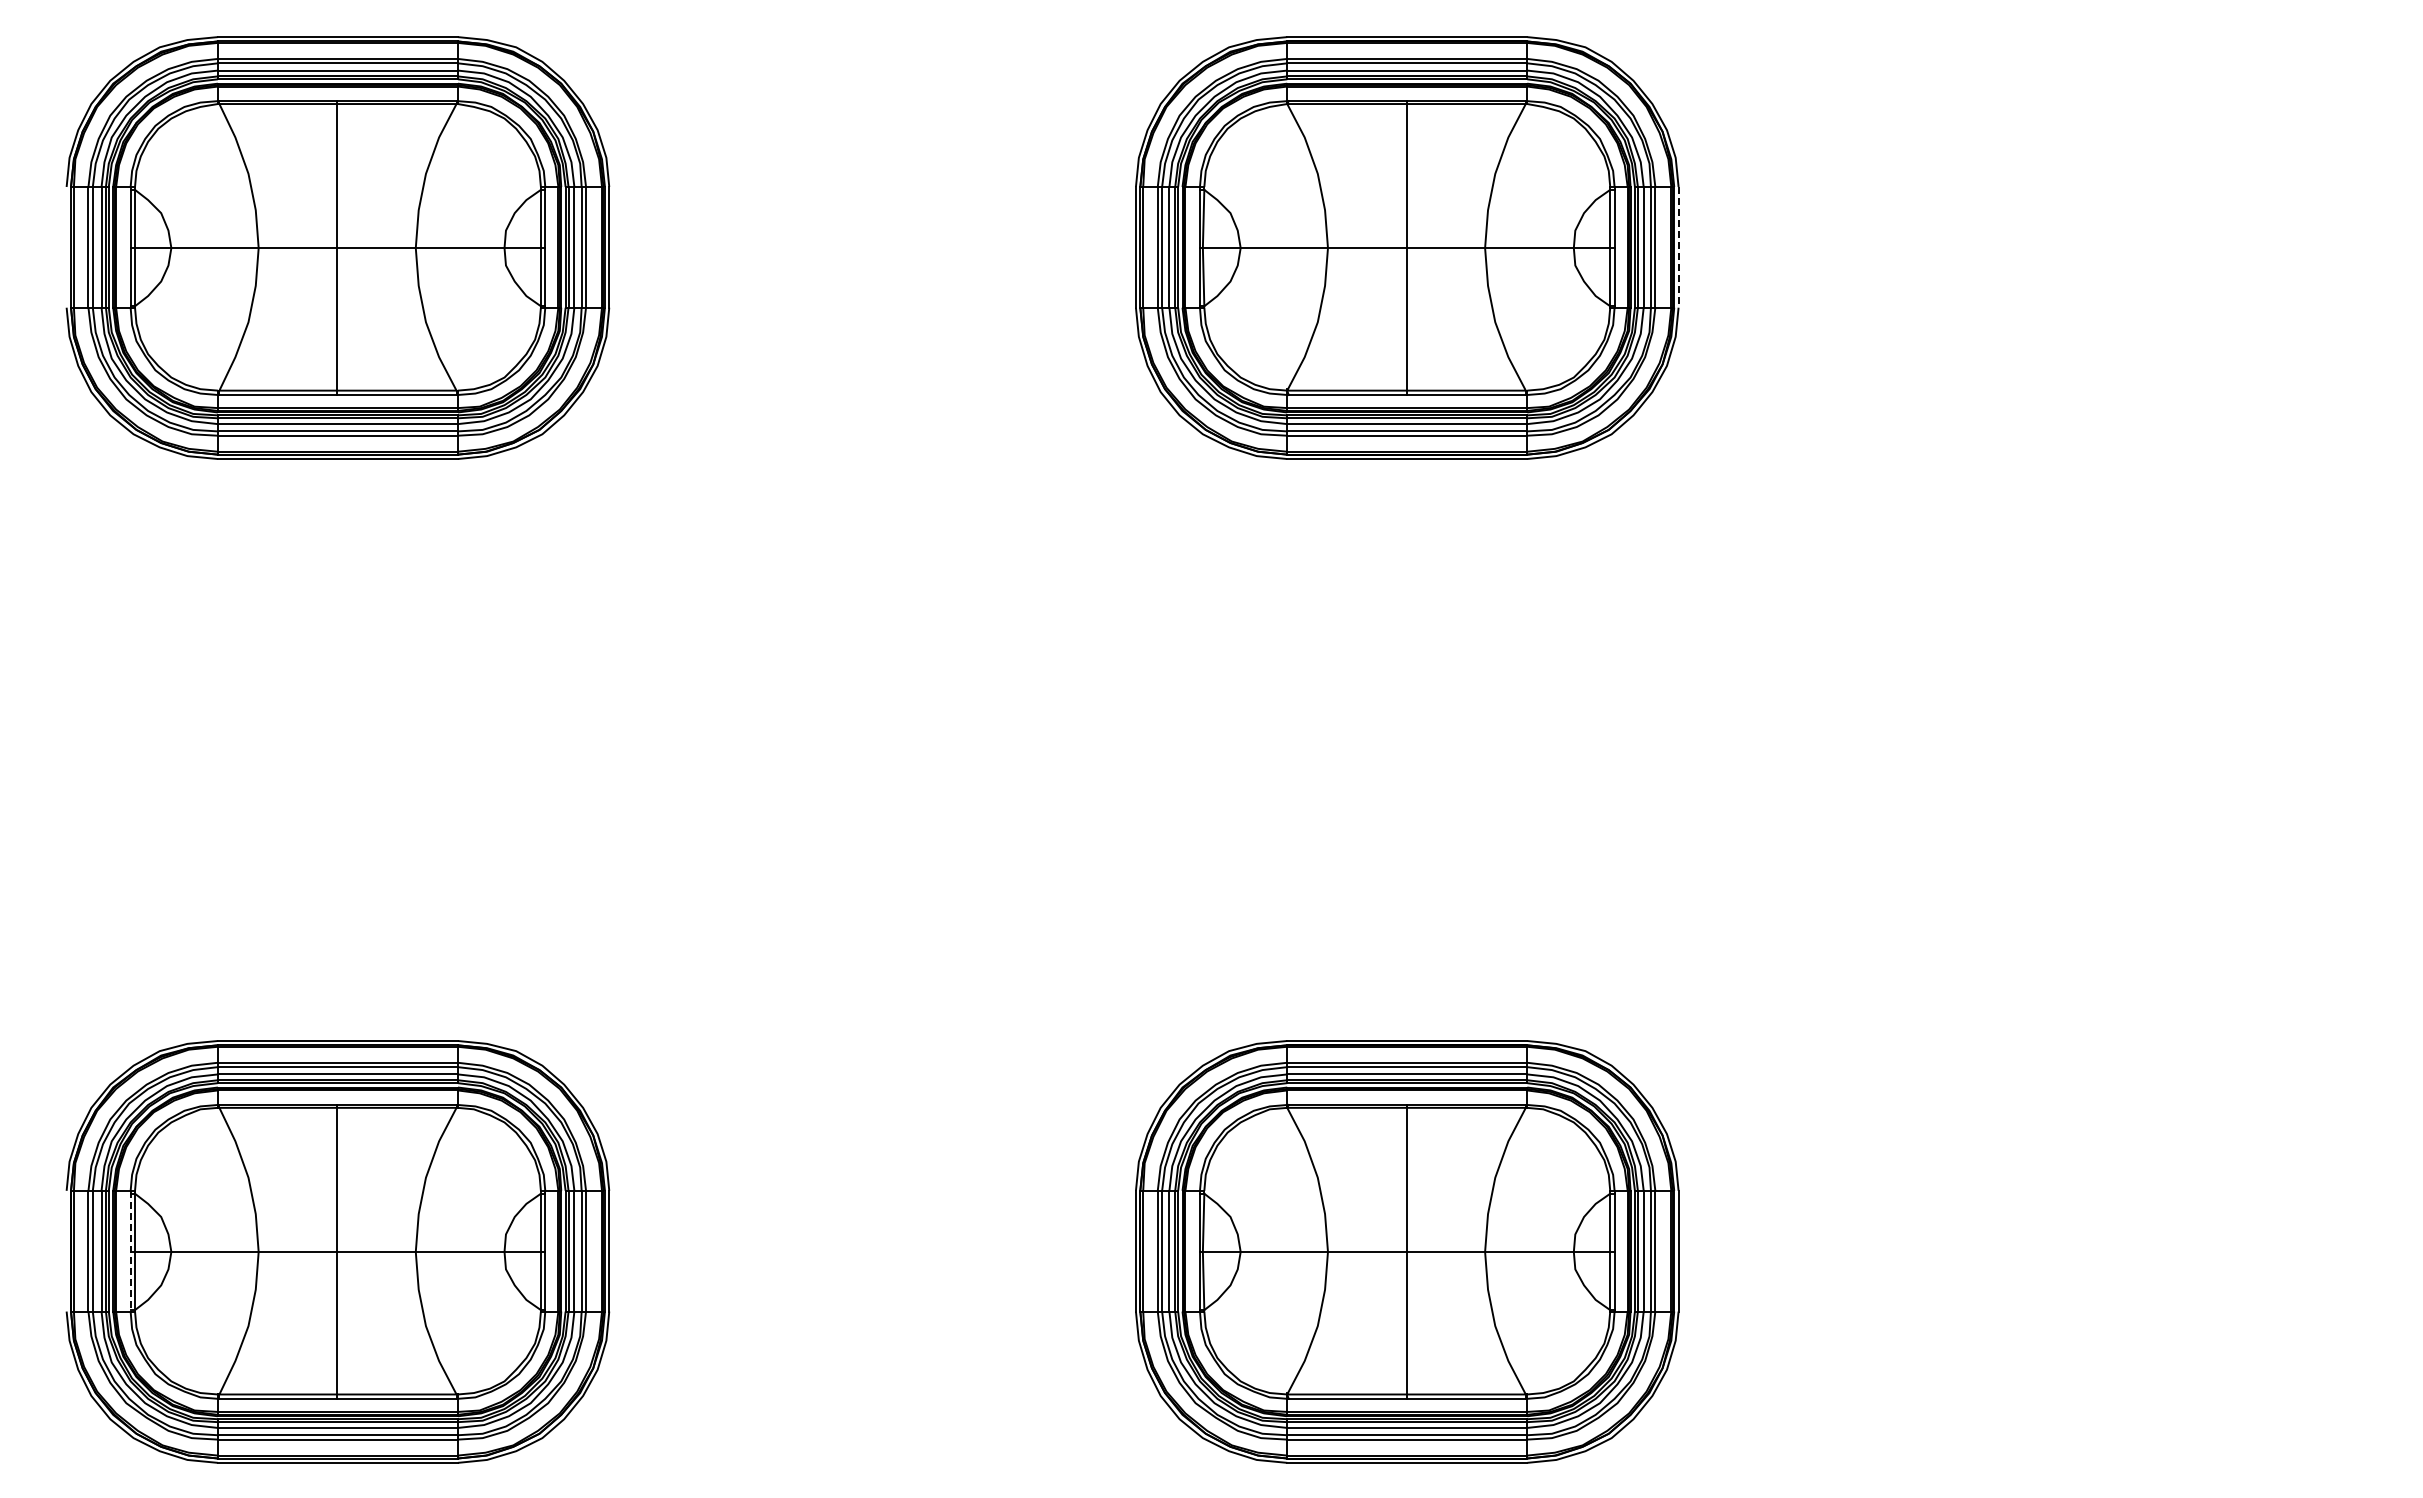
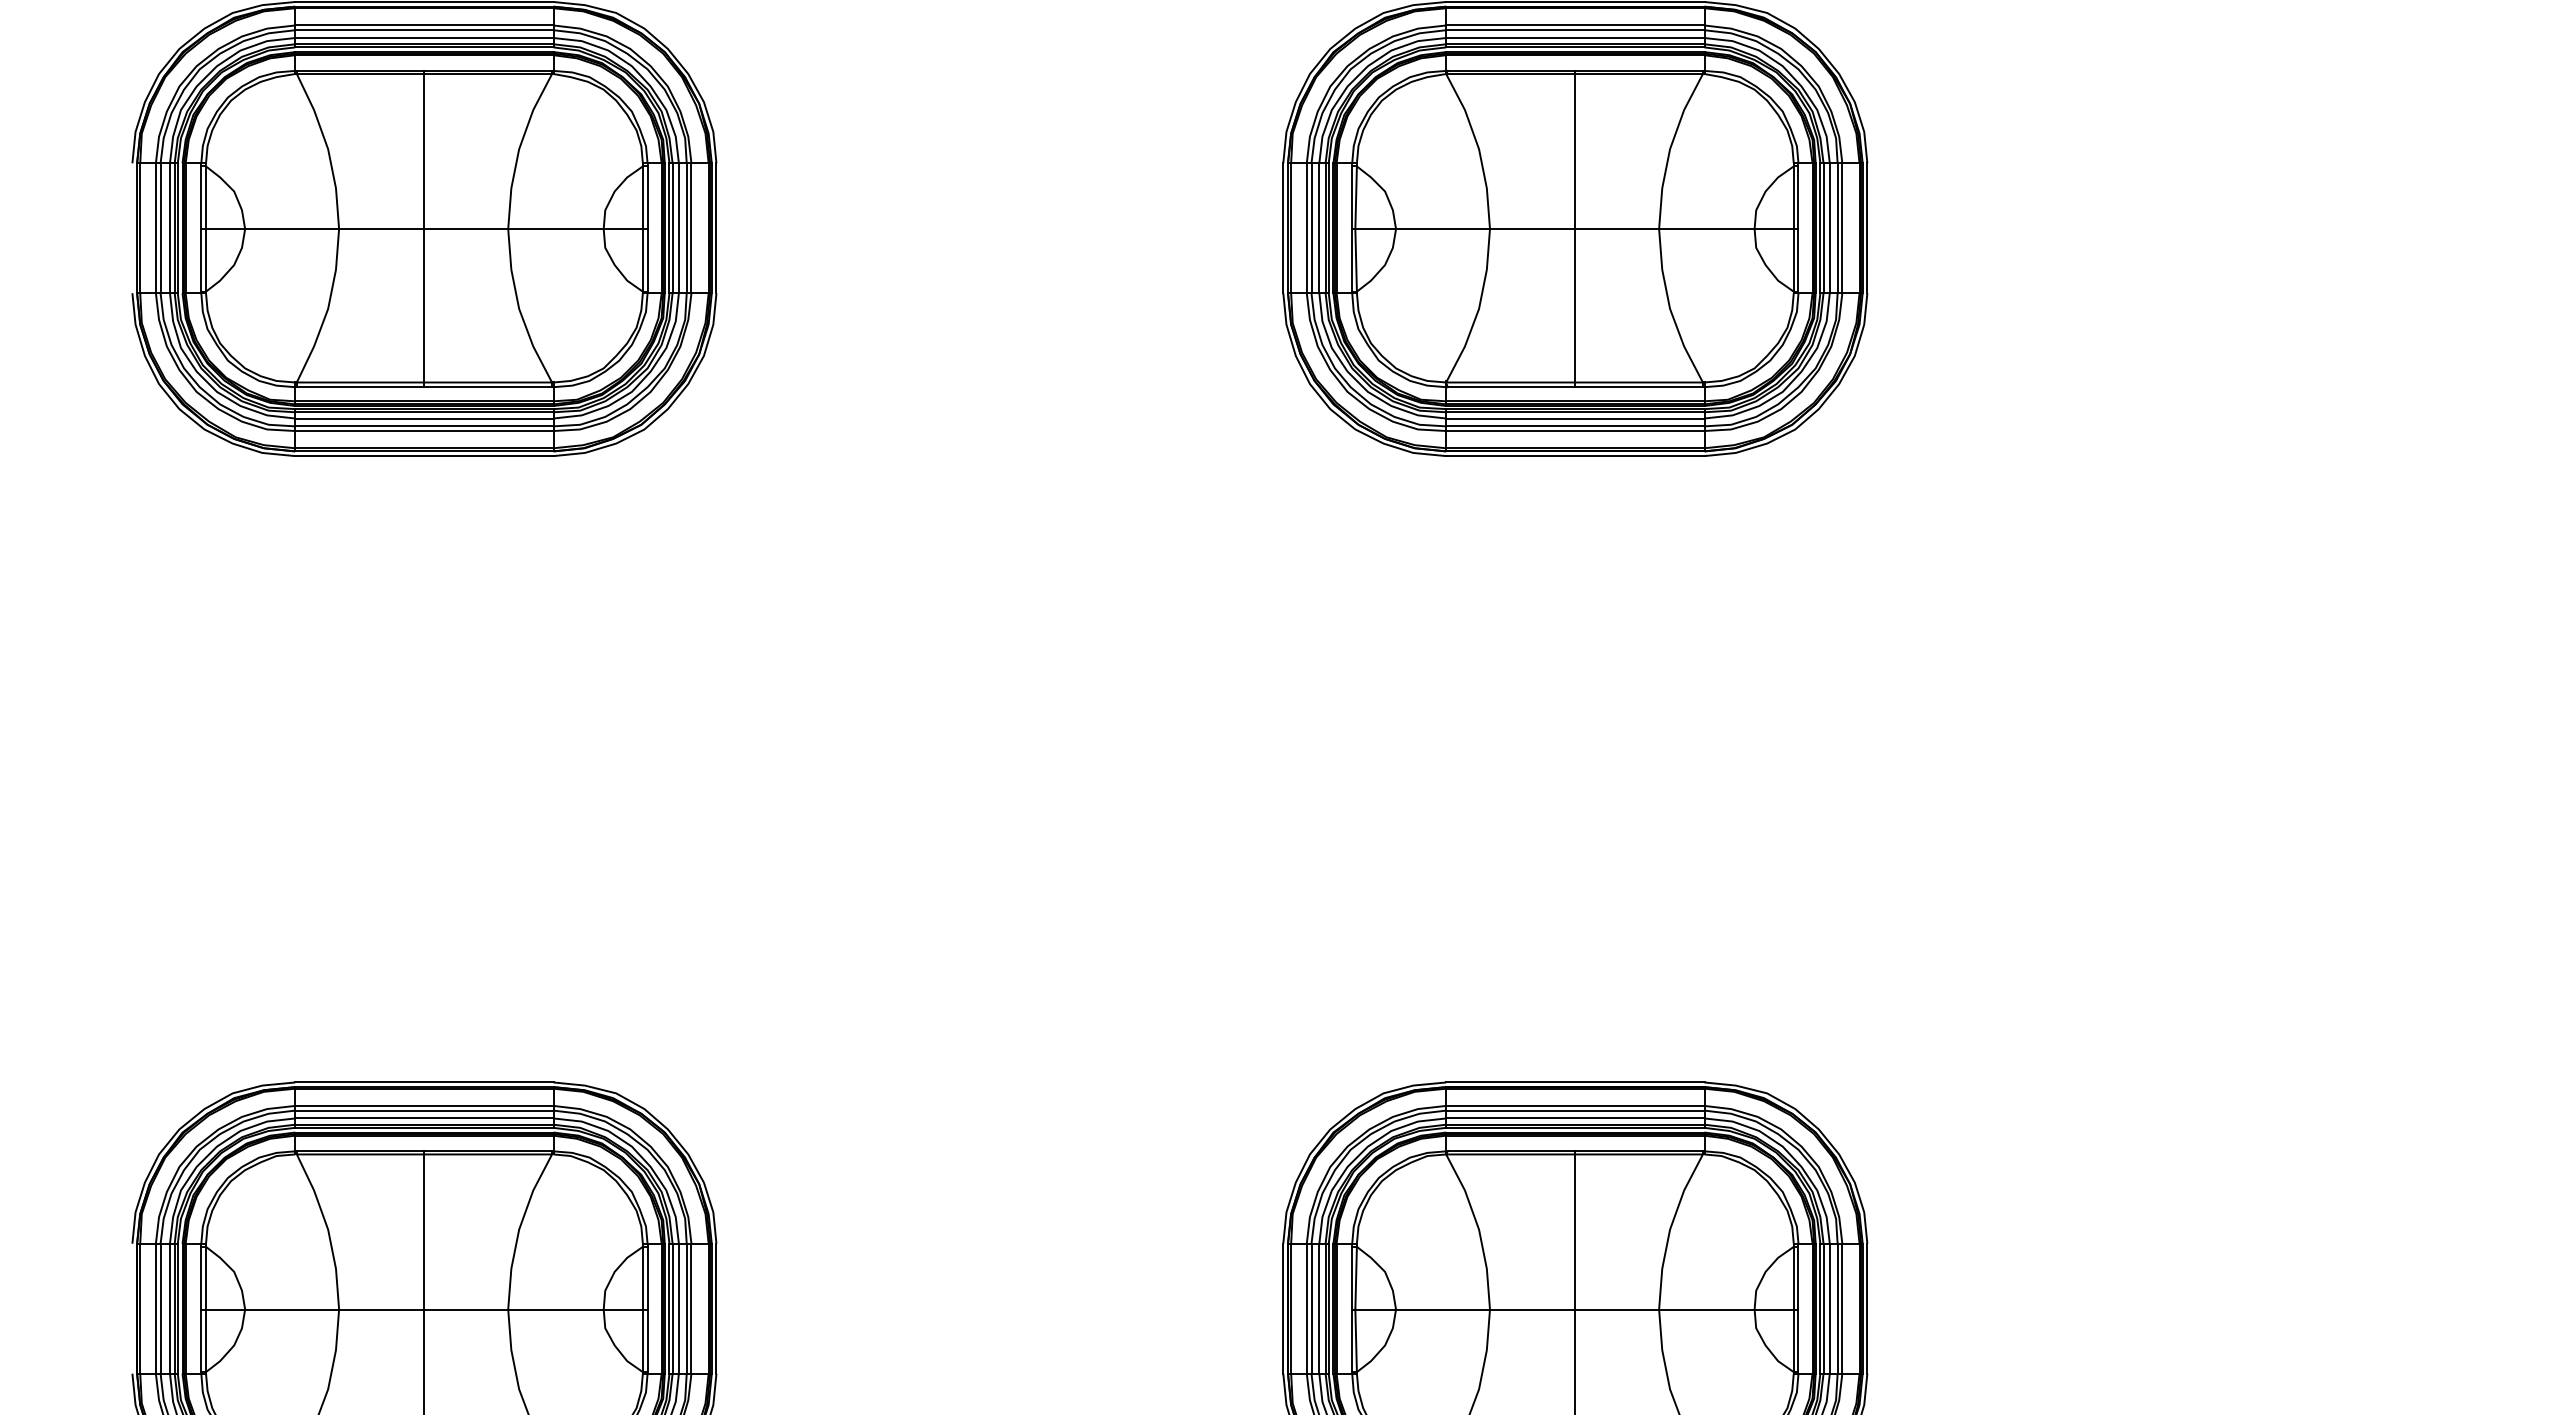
line: (1678, 247) -> (1867, 228), dashed -> solid
line: (130, 1251) -> (201, 1309), dashed -> solid

